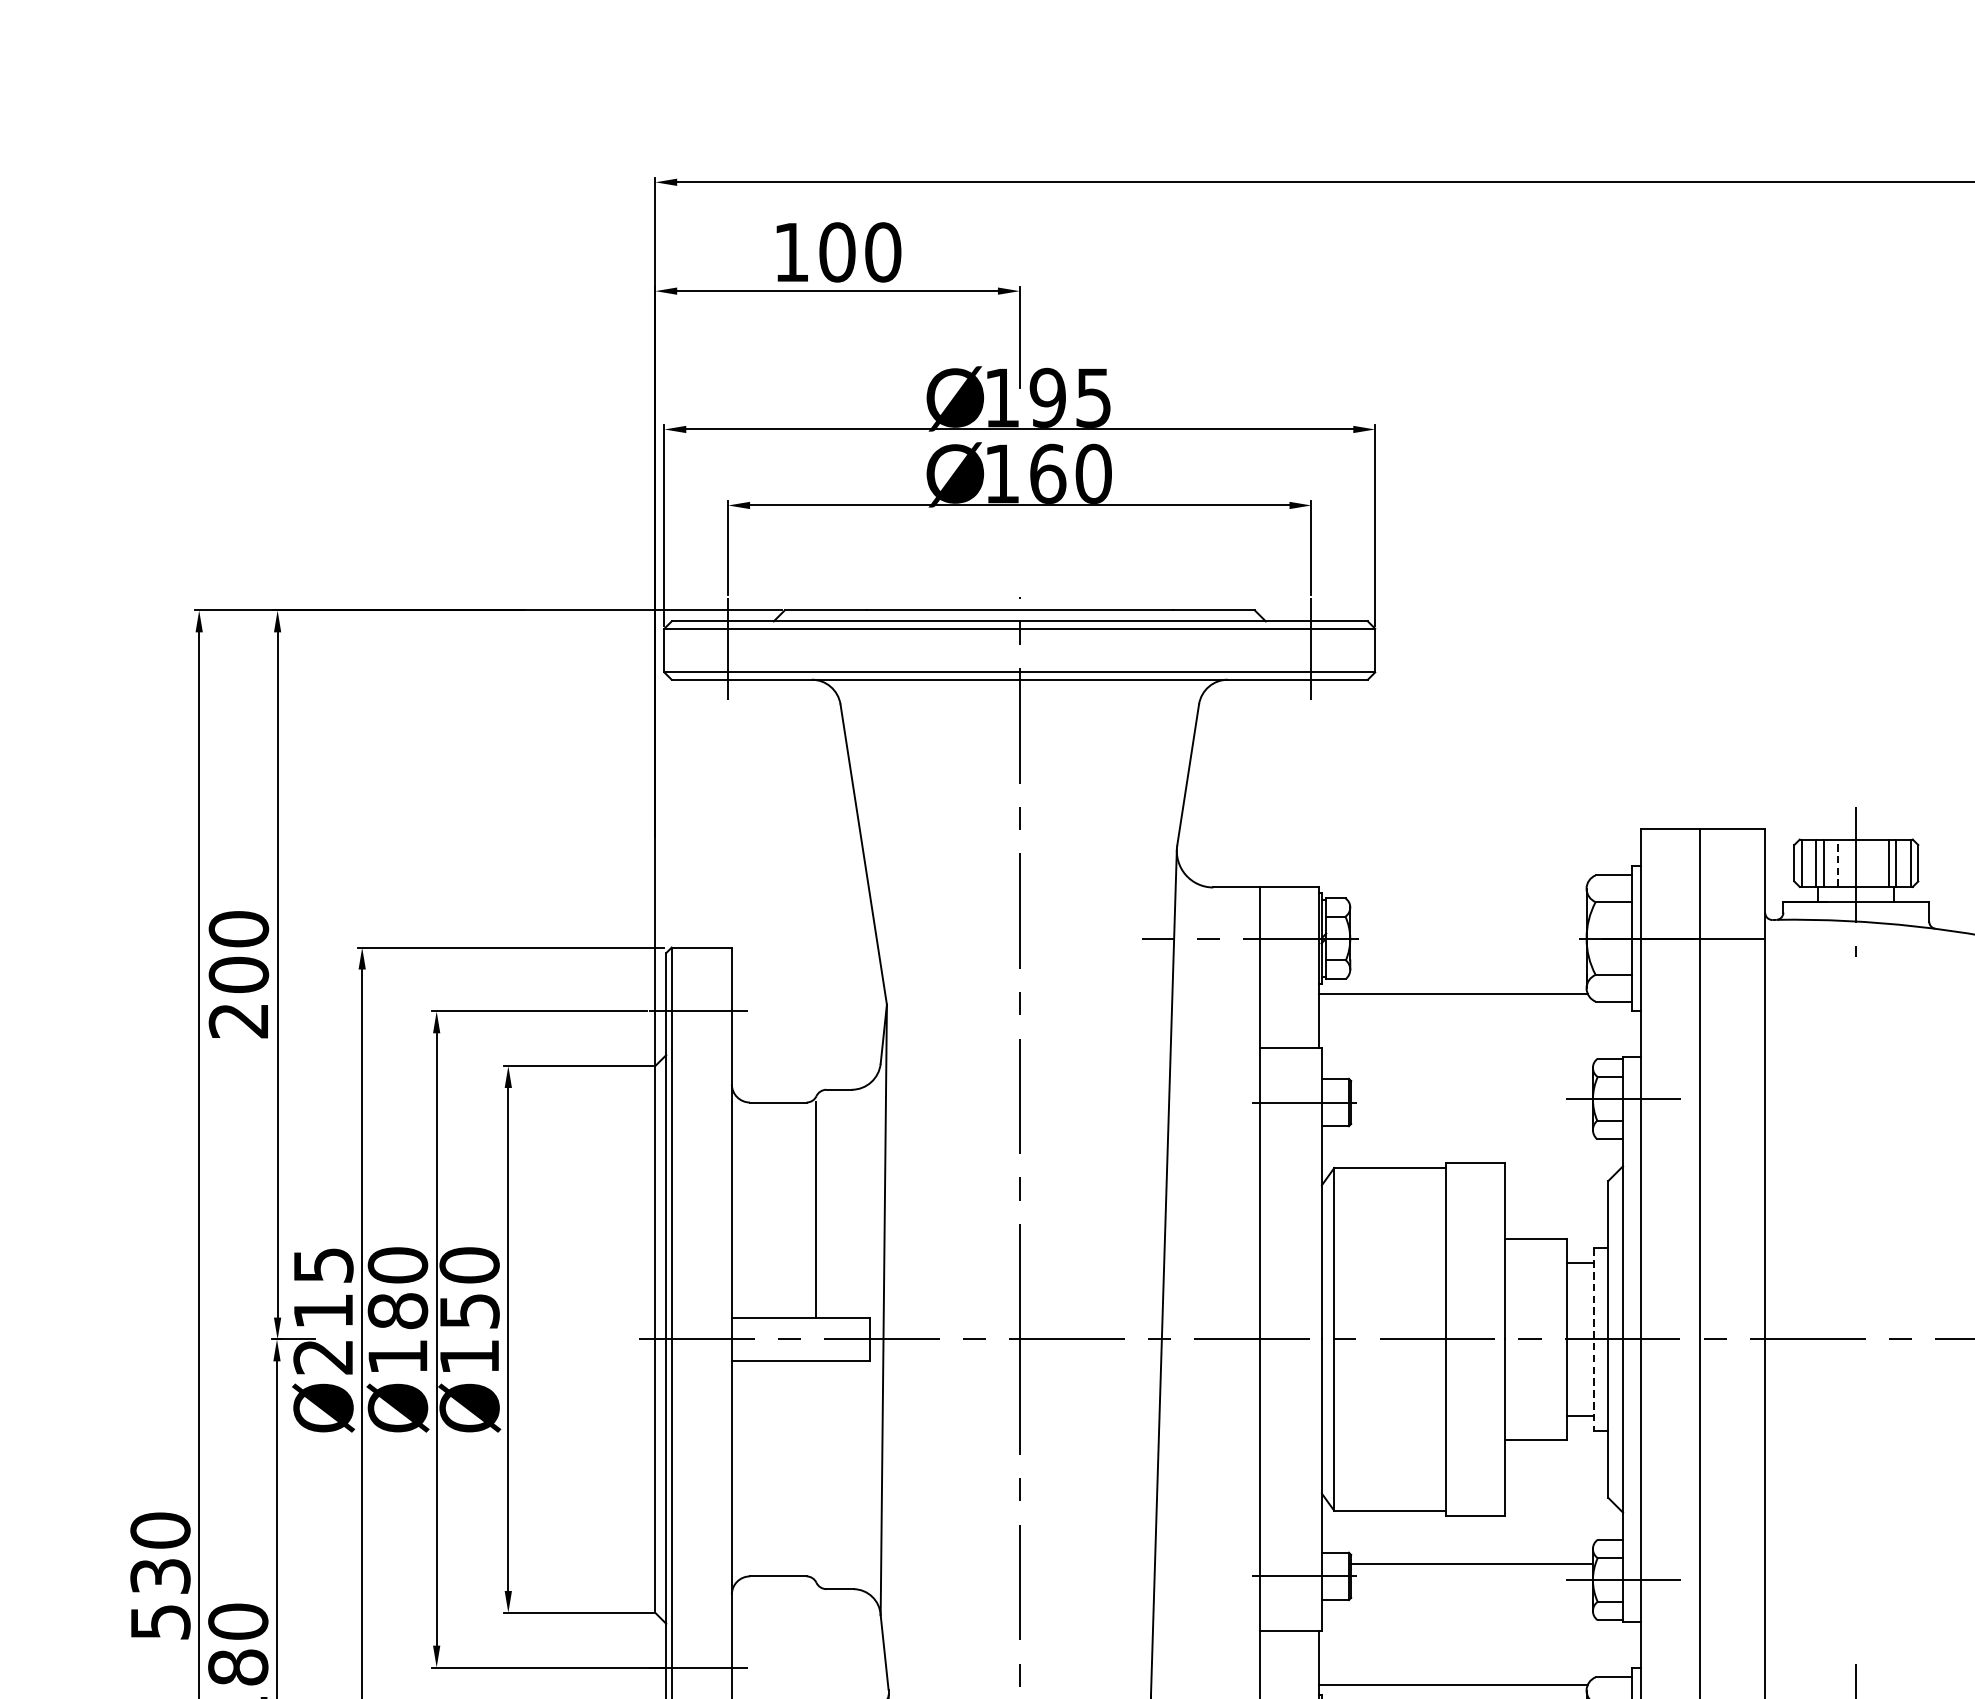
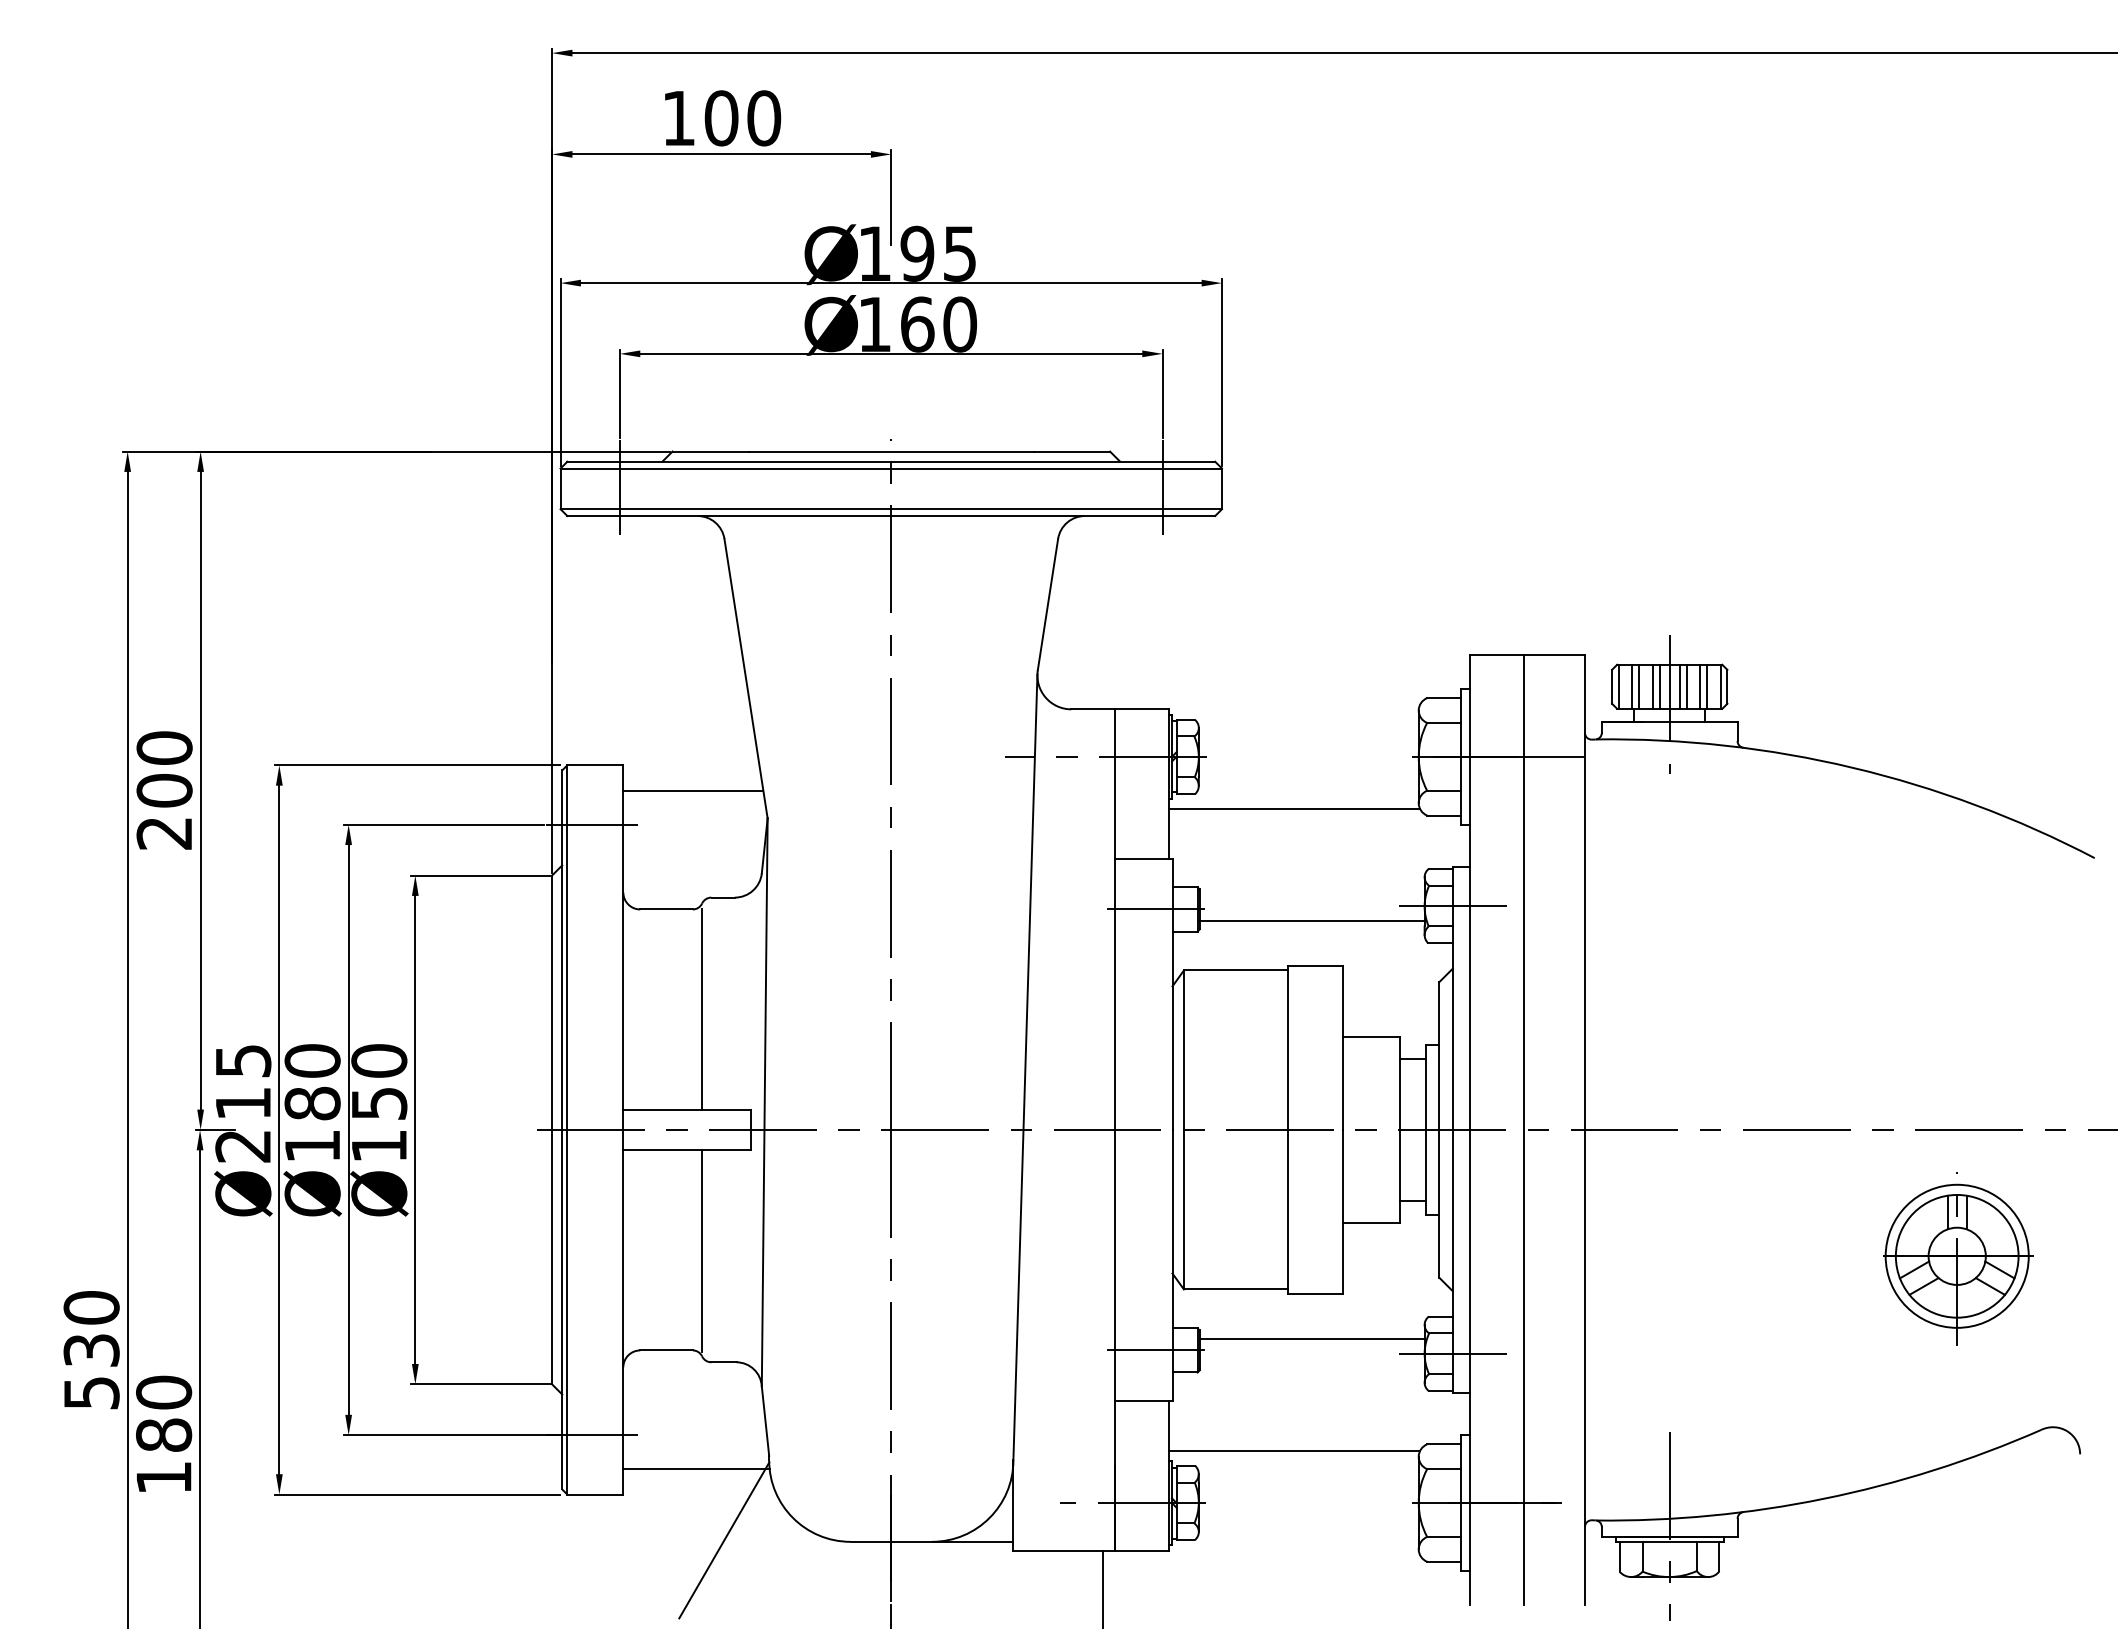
line: (1837, 862) -> (1652, 686), dashed -> solid
line: (1845, 862) -> (1659, 686), added
line: (1866, 862) -> (1679, 686), added
line: (1874, 862) -> (1686, 686), added
line: (807, 974) -> (693, 790), added
line: (1471, 1114) -> (1311, 920), added
line: (1593, 1338) -> (1425, 1129), dashed -> solid
line: (816, 1469) -> (702, 1250), added

